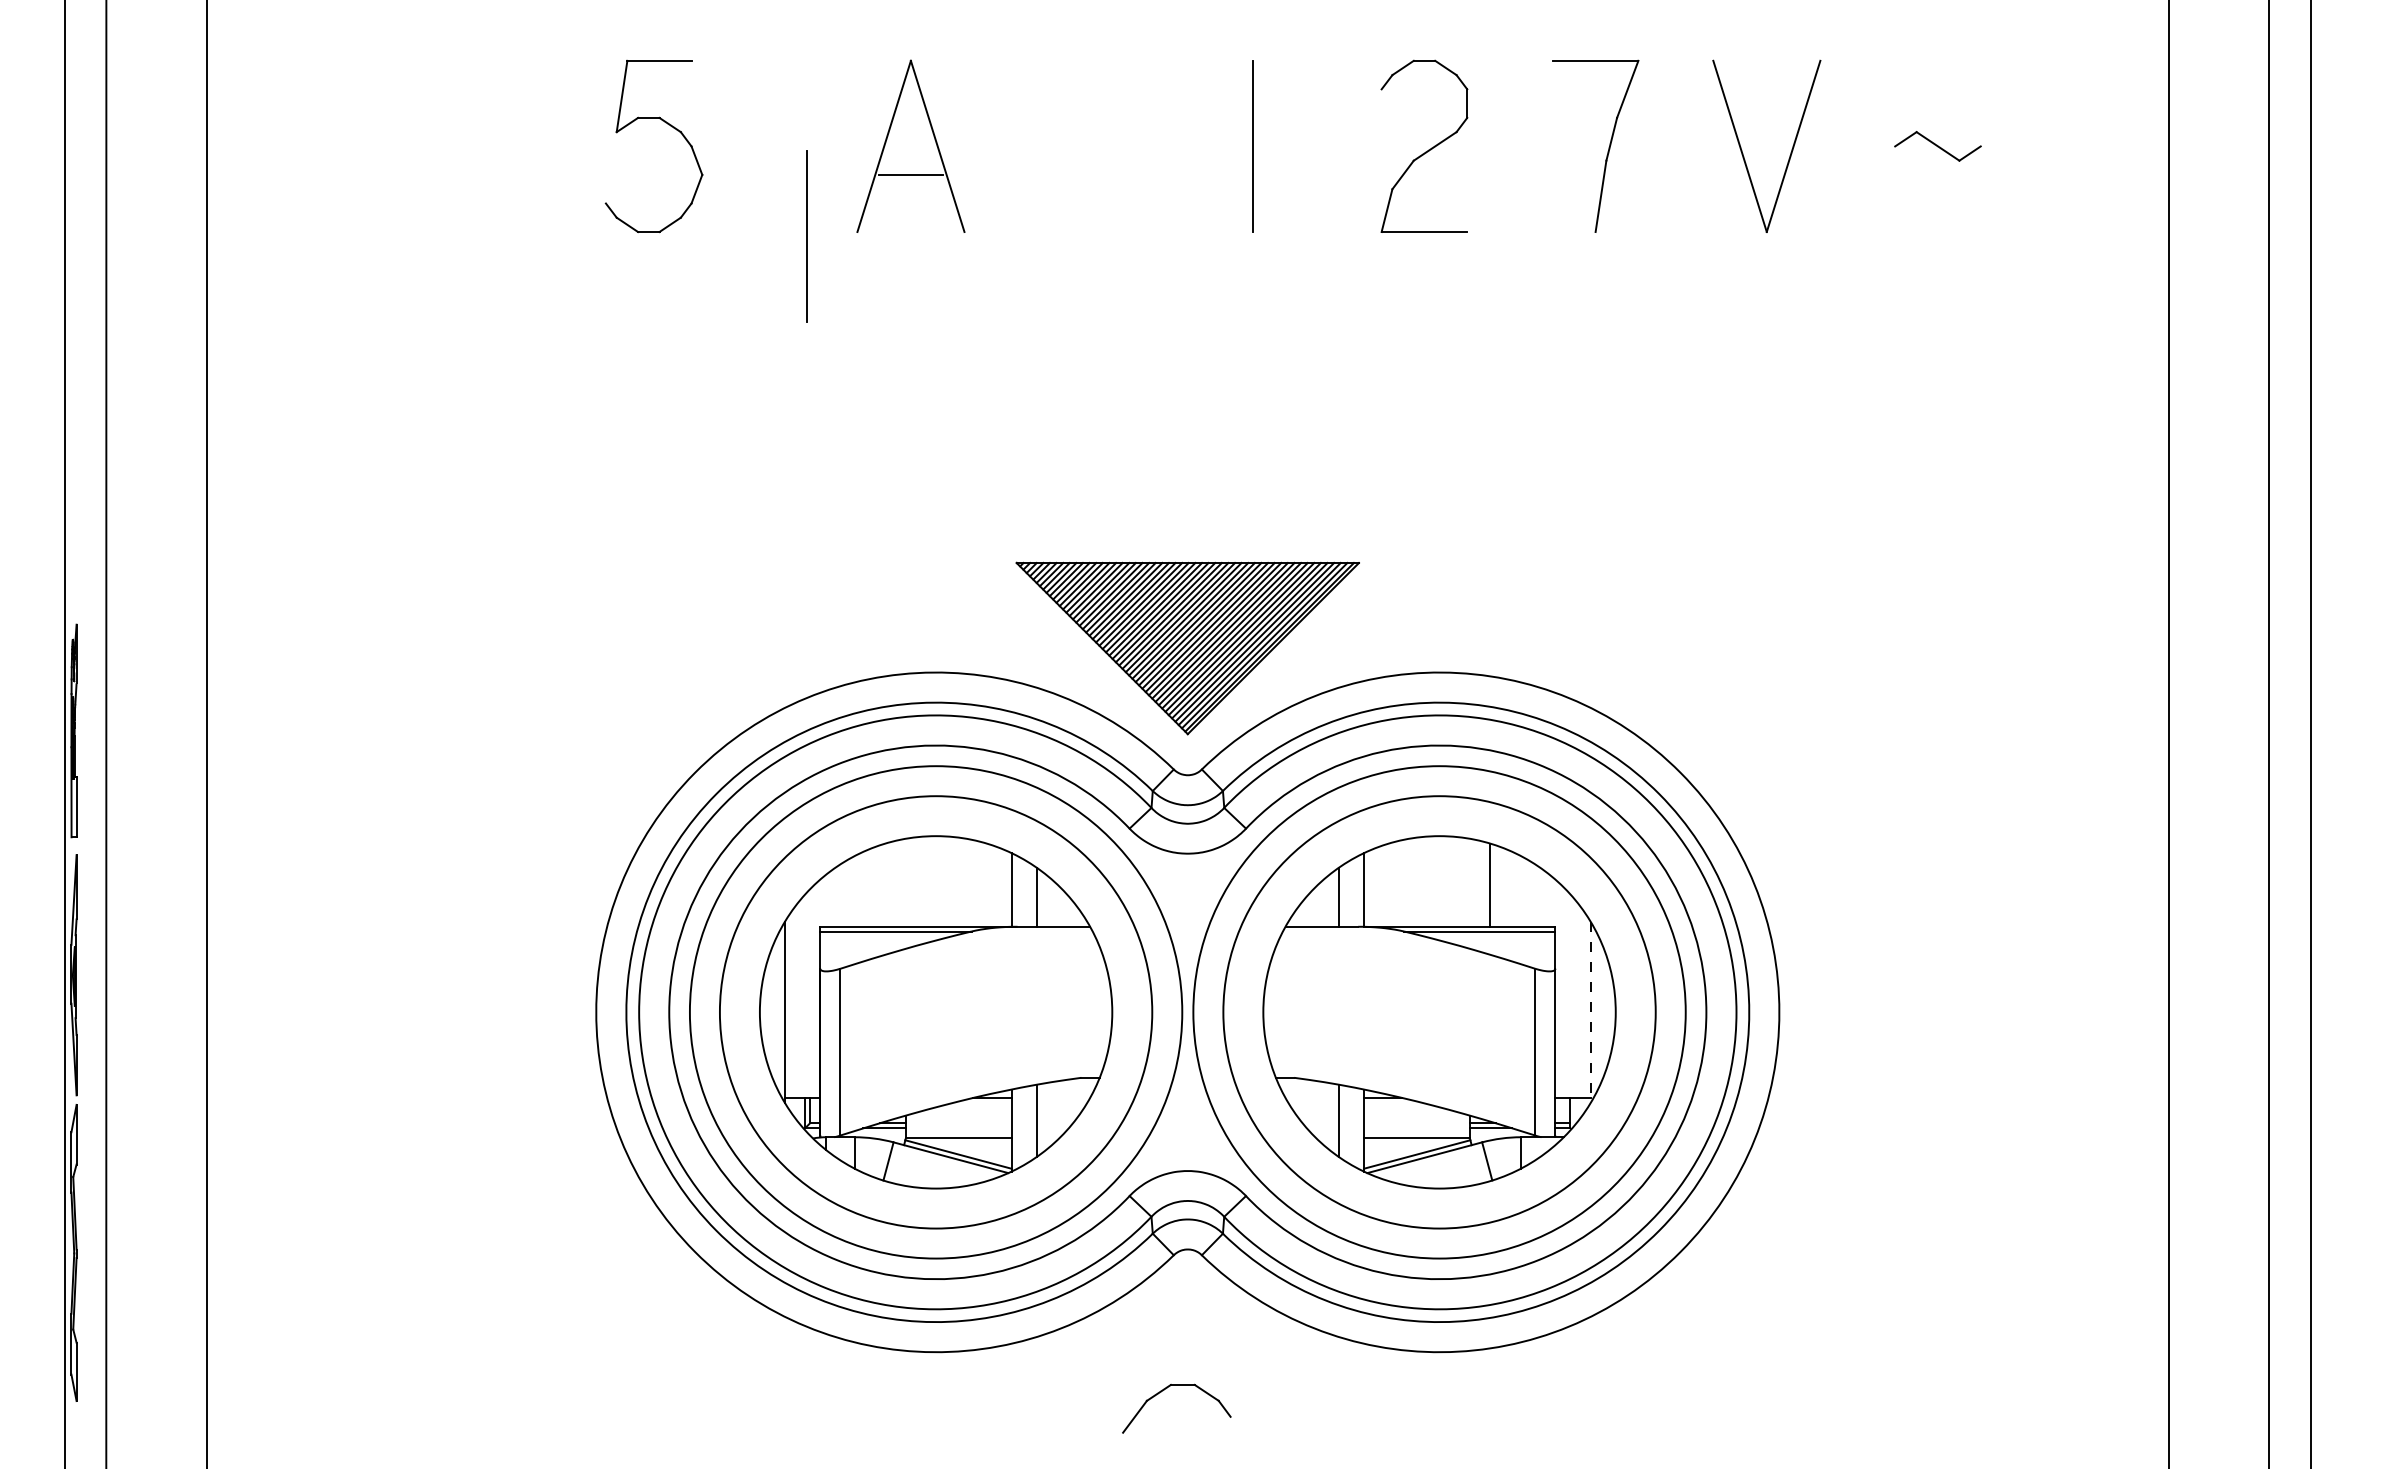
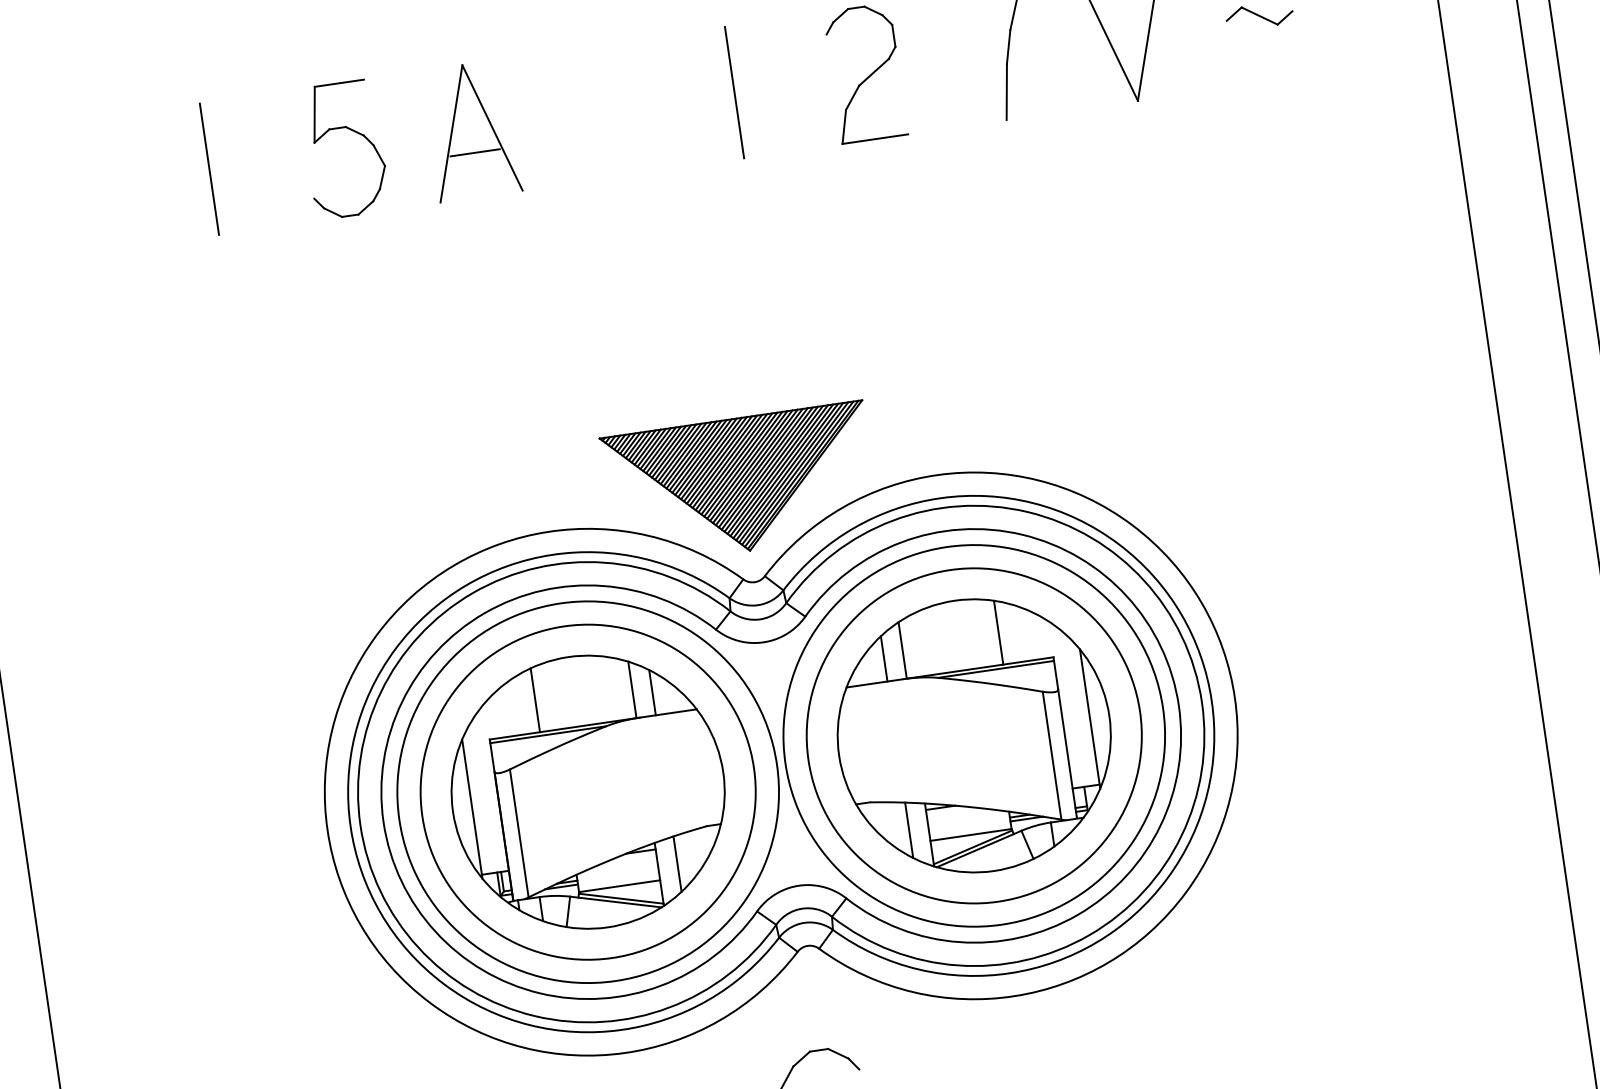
part: (667, 124) -> (352, 131), moved
line: (806, 236) -> (209, 169), moved
line: (885, 884) -> (535, 699), added
line: (1590, 1012) -> (1090, 719), dashed -> solid

